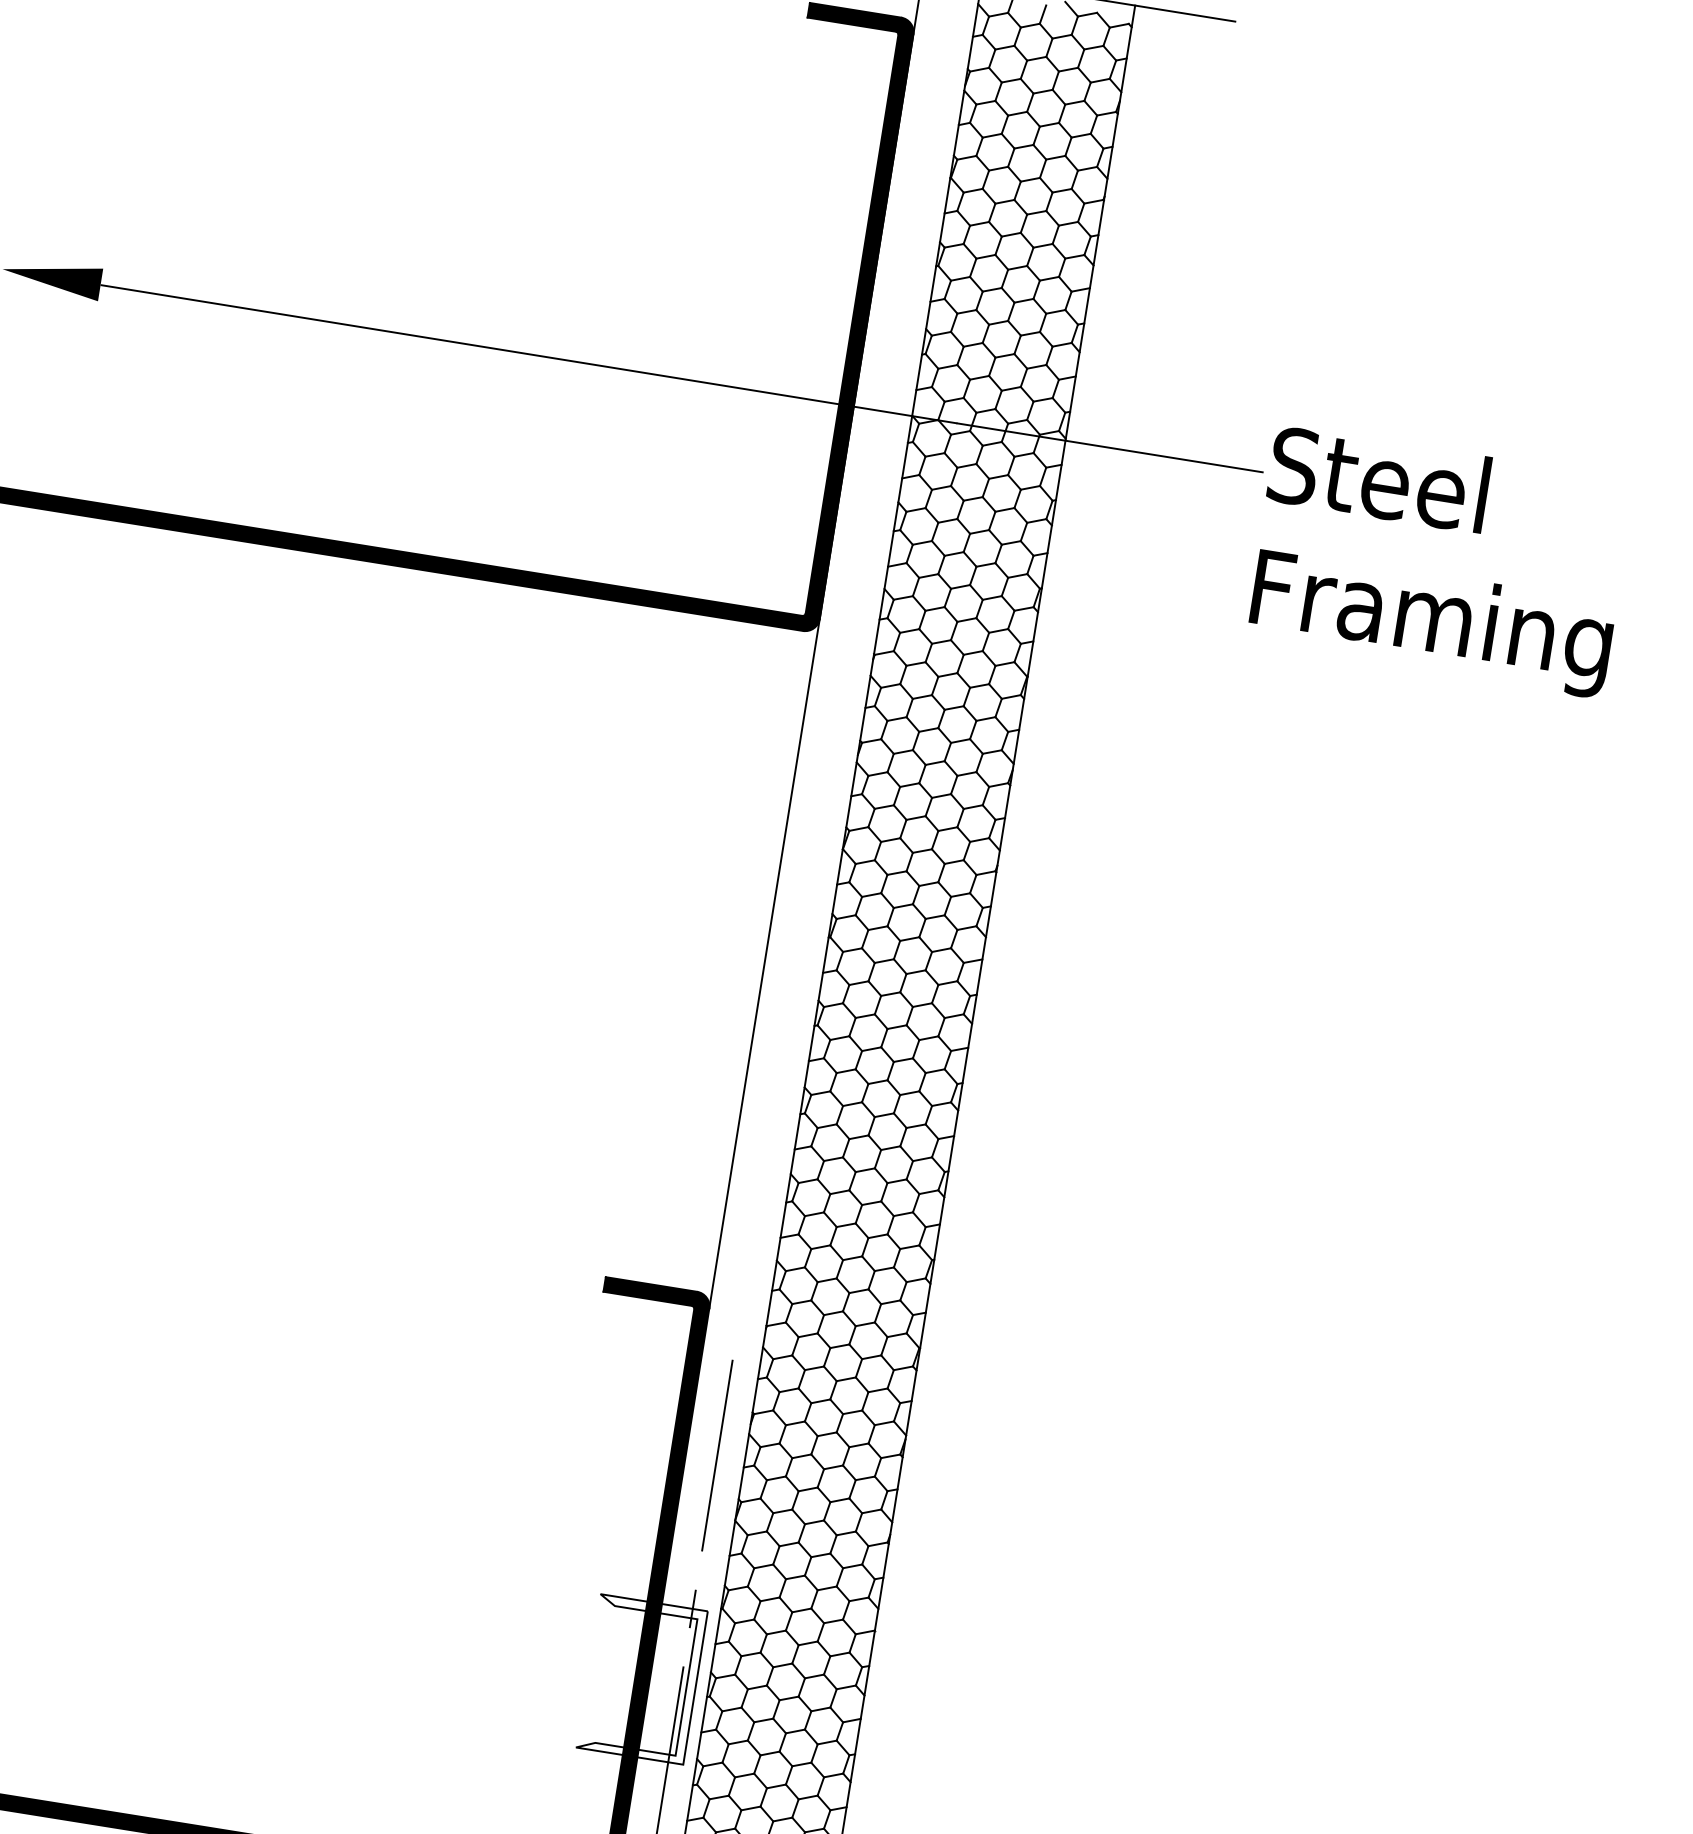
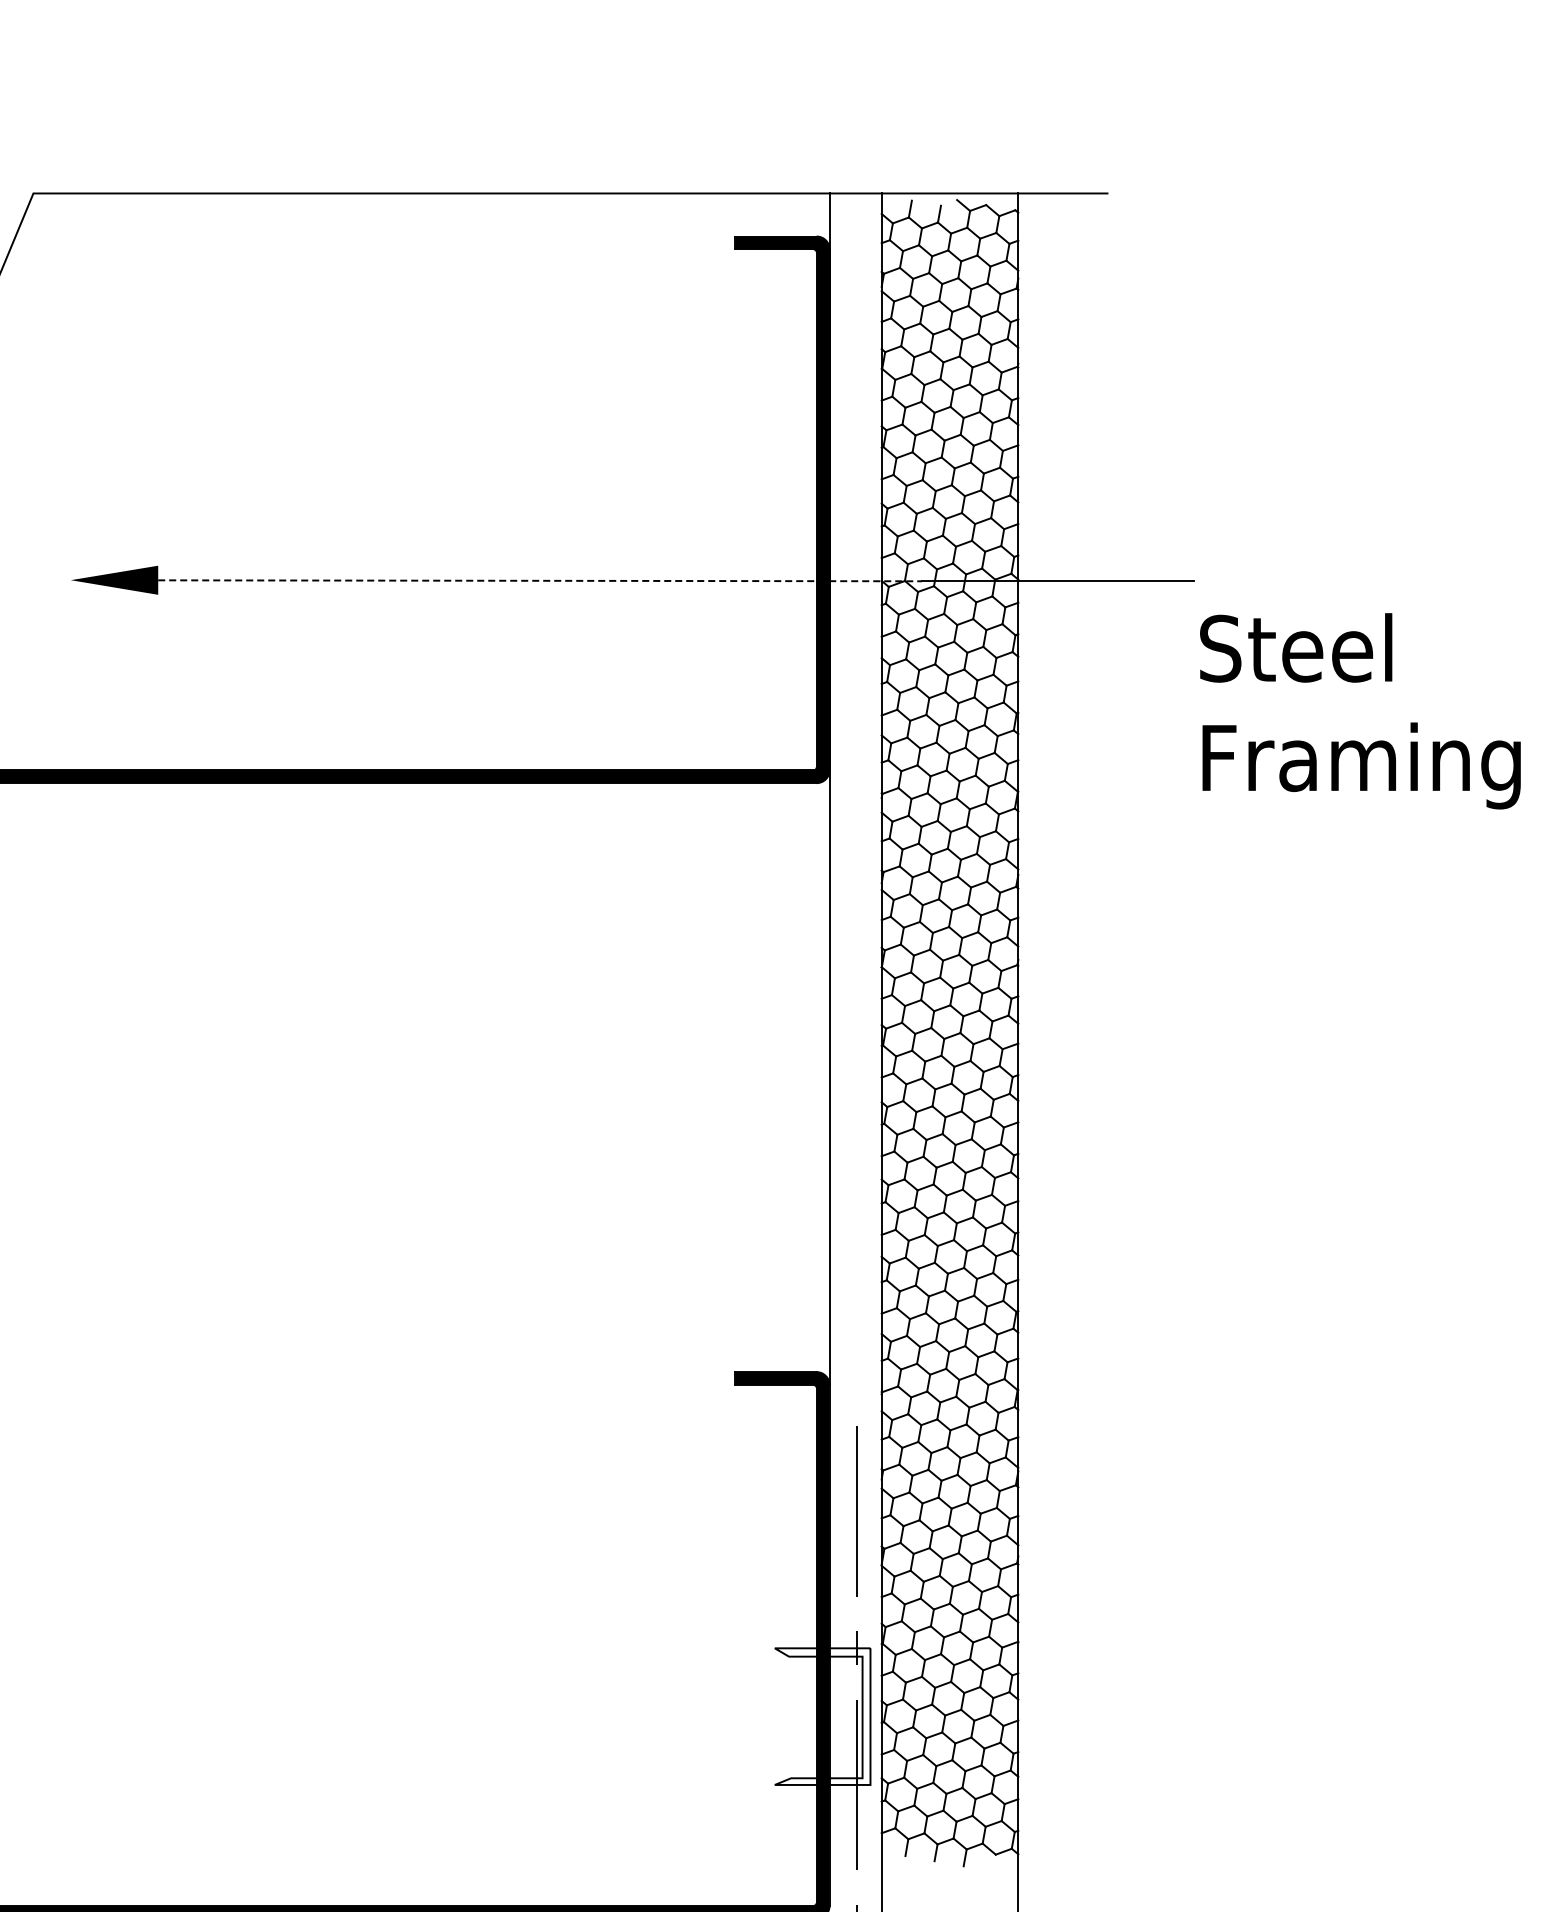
line: (529, 353) -> (540, 580), solid -> dashed
text: (1439, 561) -> (1360, 711), moved

